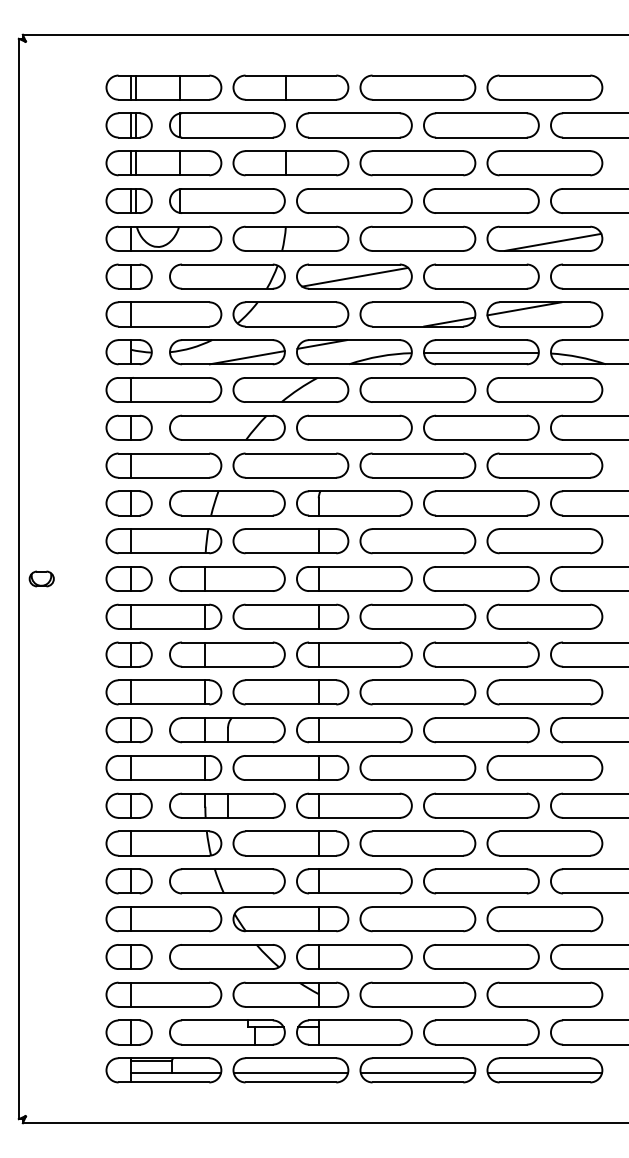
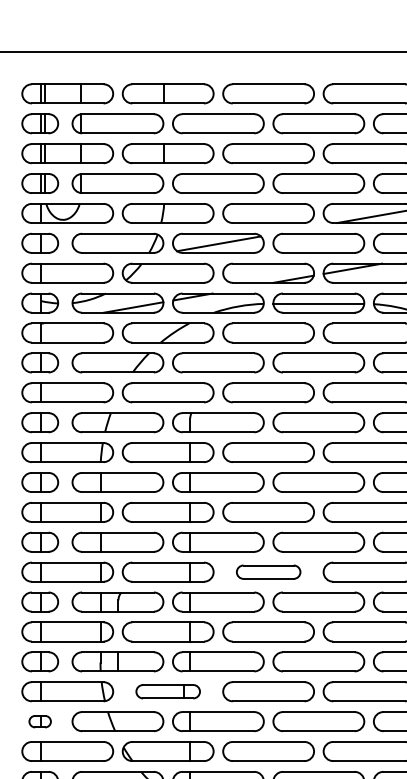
part: (417, 692) -> (268, 572), size x0.7
part: (290, 843) -> (167, 691), size x0.7
part: (128, 881) -> (39, 721), size x0.6

